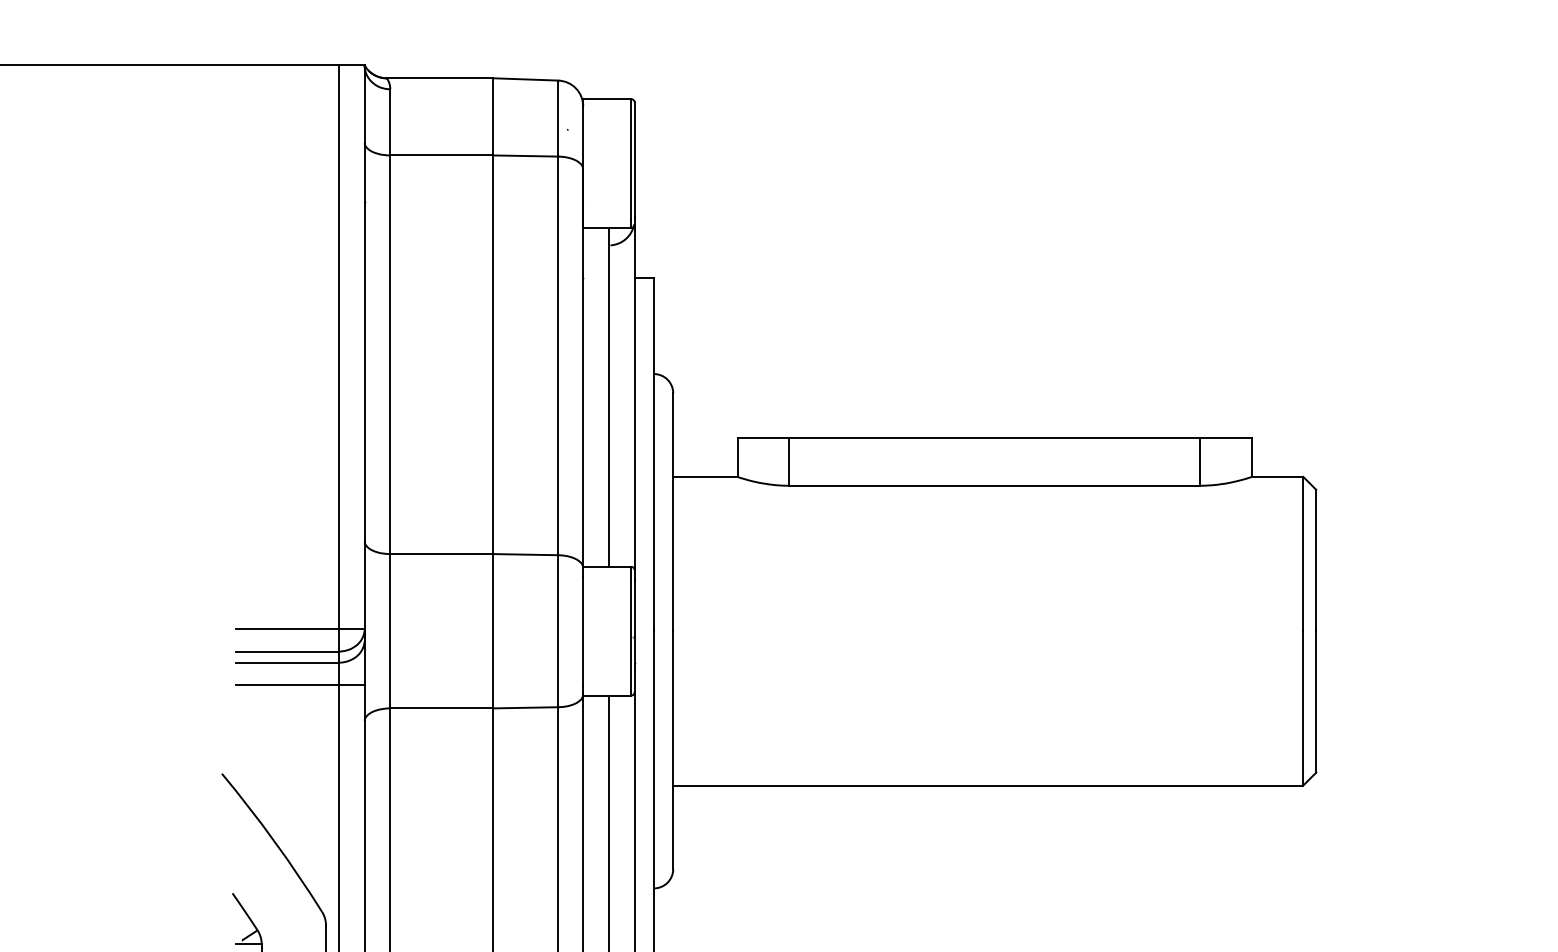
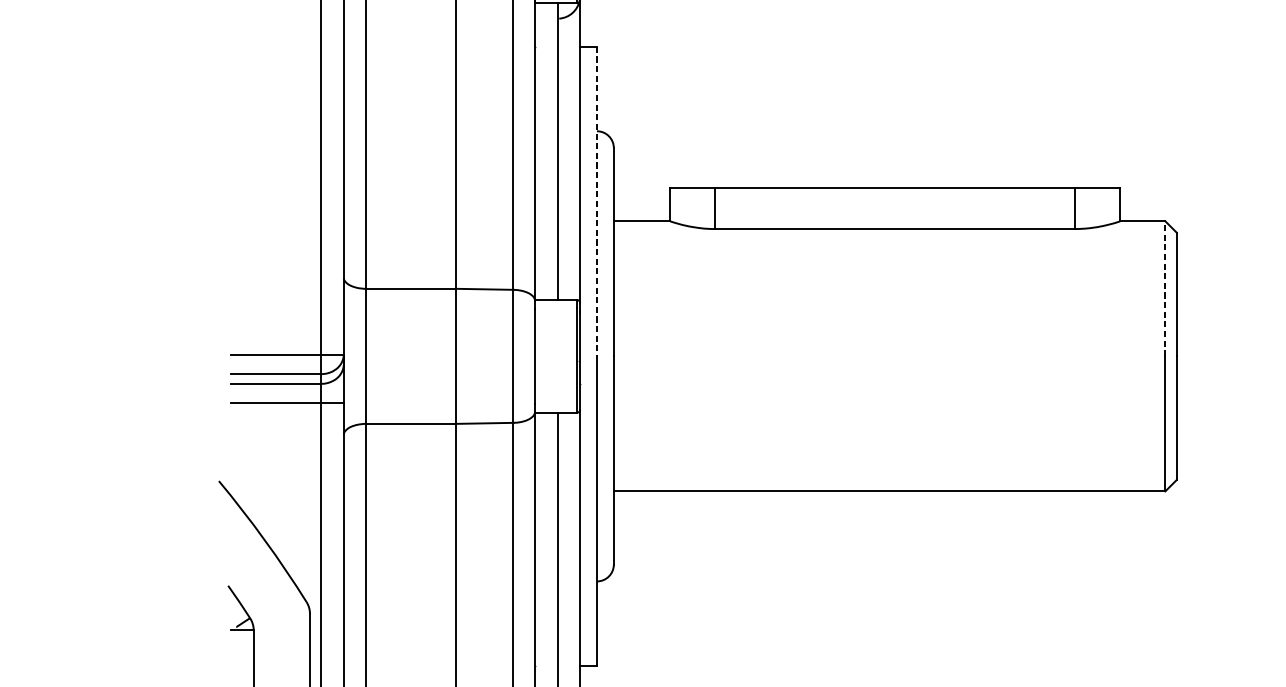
line: (653, 454) -> (596, 201), solid -> dashed
line: (1303, 553) -> (1165, 288), solid -> dashed

